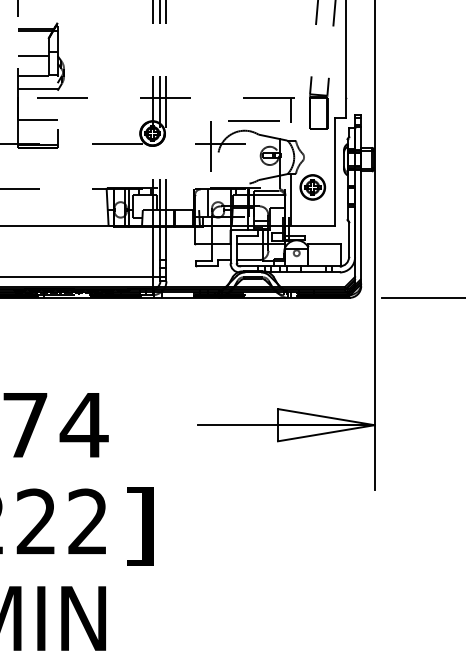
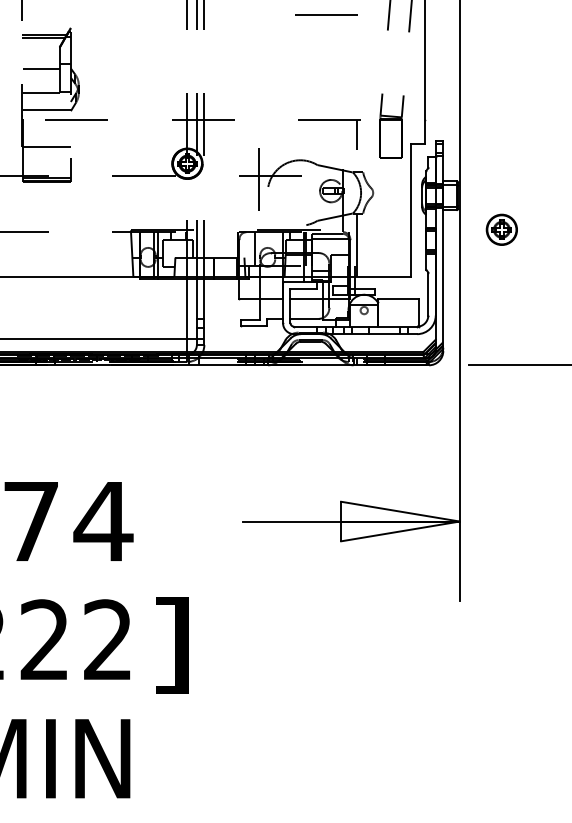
line: (253, 120) -> (326, 14), moved
part: (312, 187) -> (501, 229), moved

